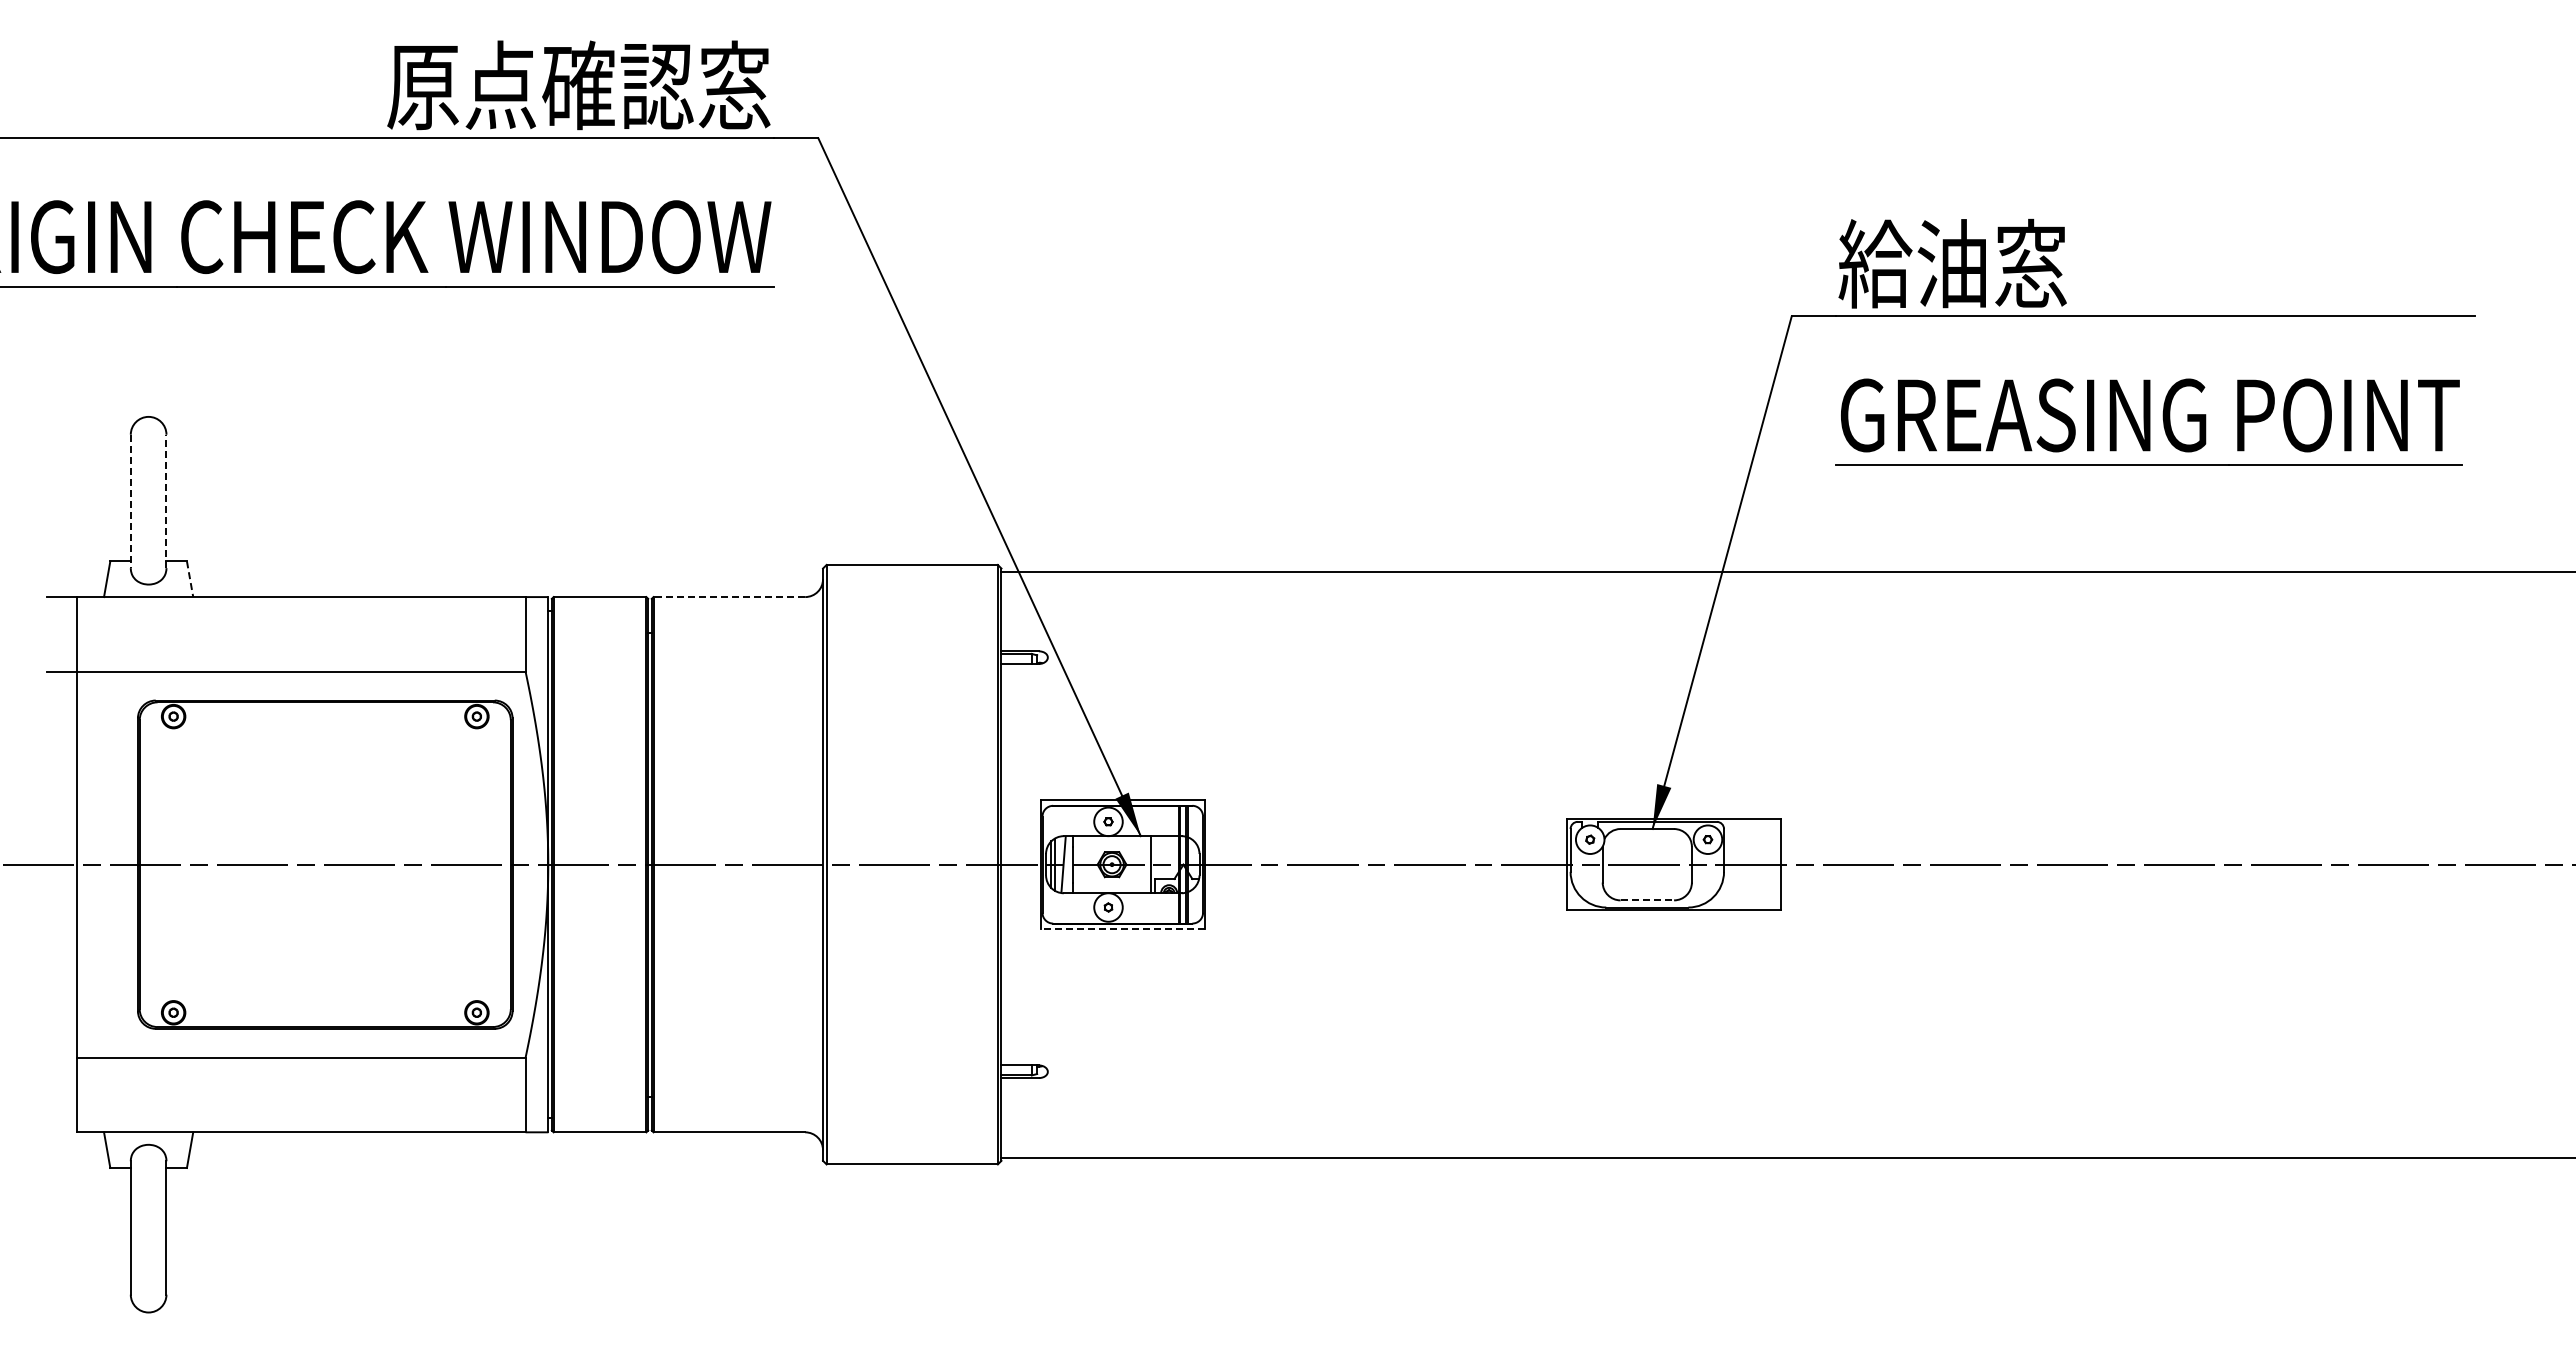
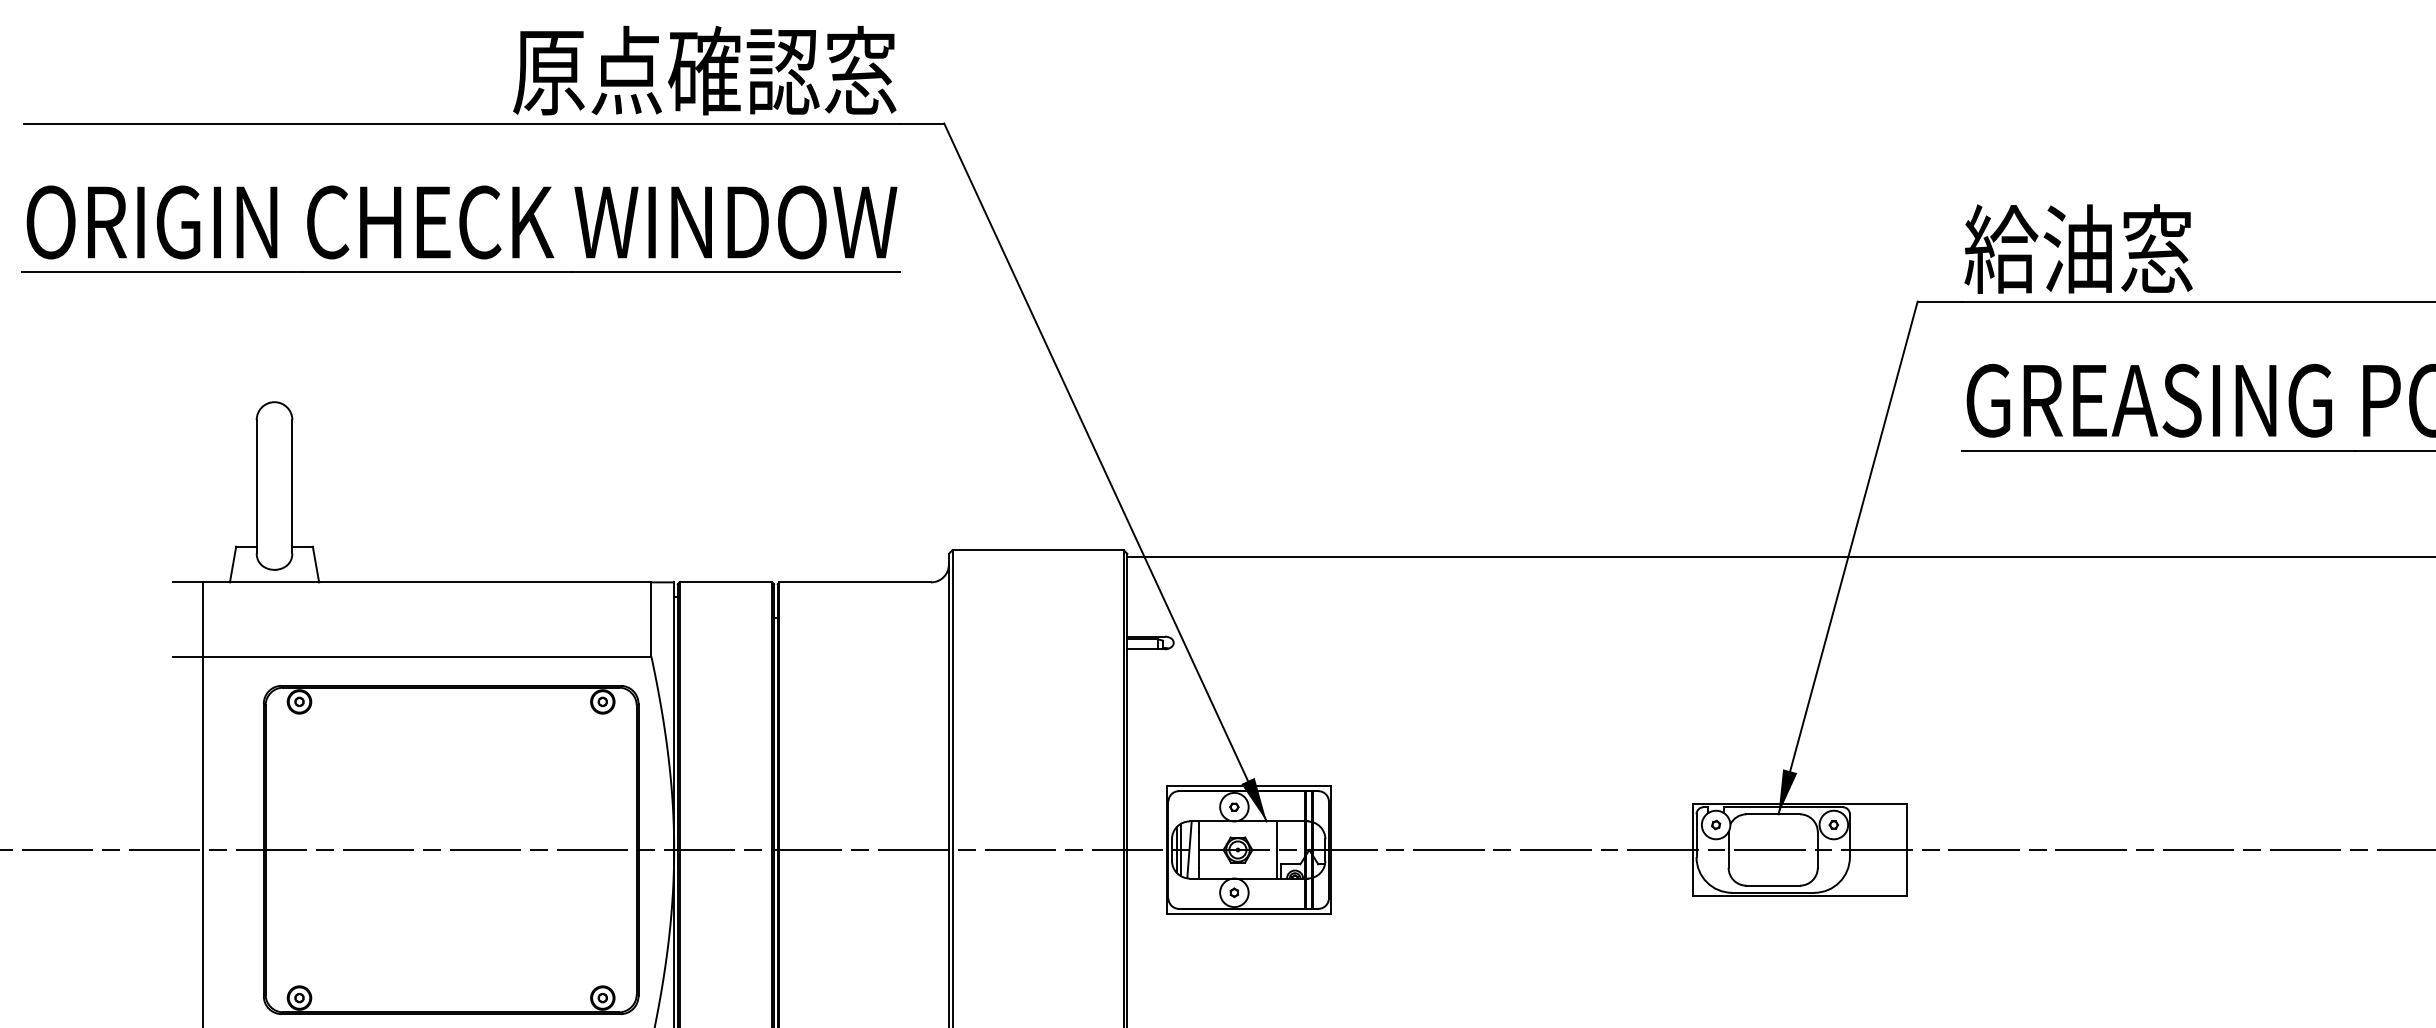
line: (130, 501) -> (256, 486), dashed -> solid
line: (166, 501) -> (292, 486), dashed -> solid
line: (190, 579) -> (316, 564), dashed -> solid
line: (729, 597) -> (855, 582), dashed -> solid
line: (1647, 900) -> (1773, 885), dashed -> solid
line: (1122, 928) -> (1248, 913), dashed -> solid

